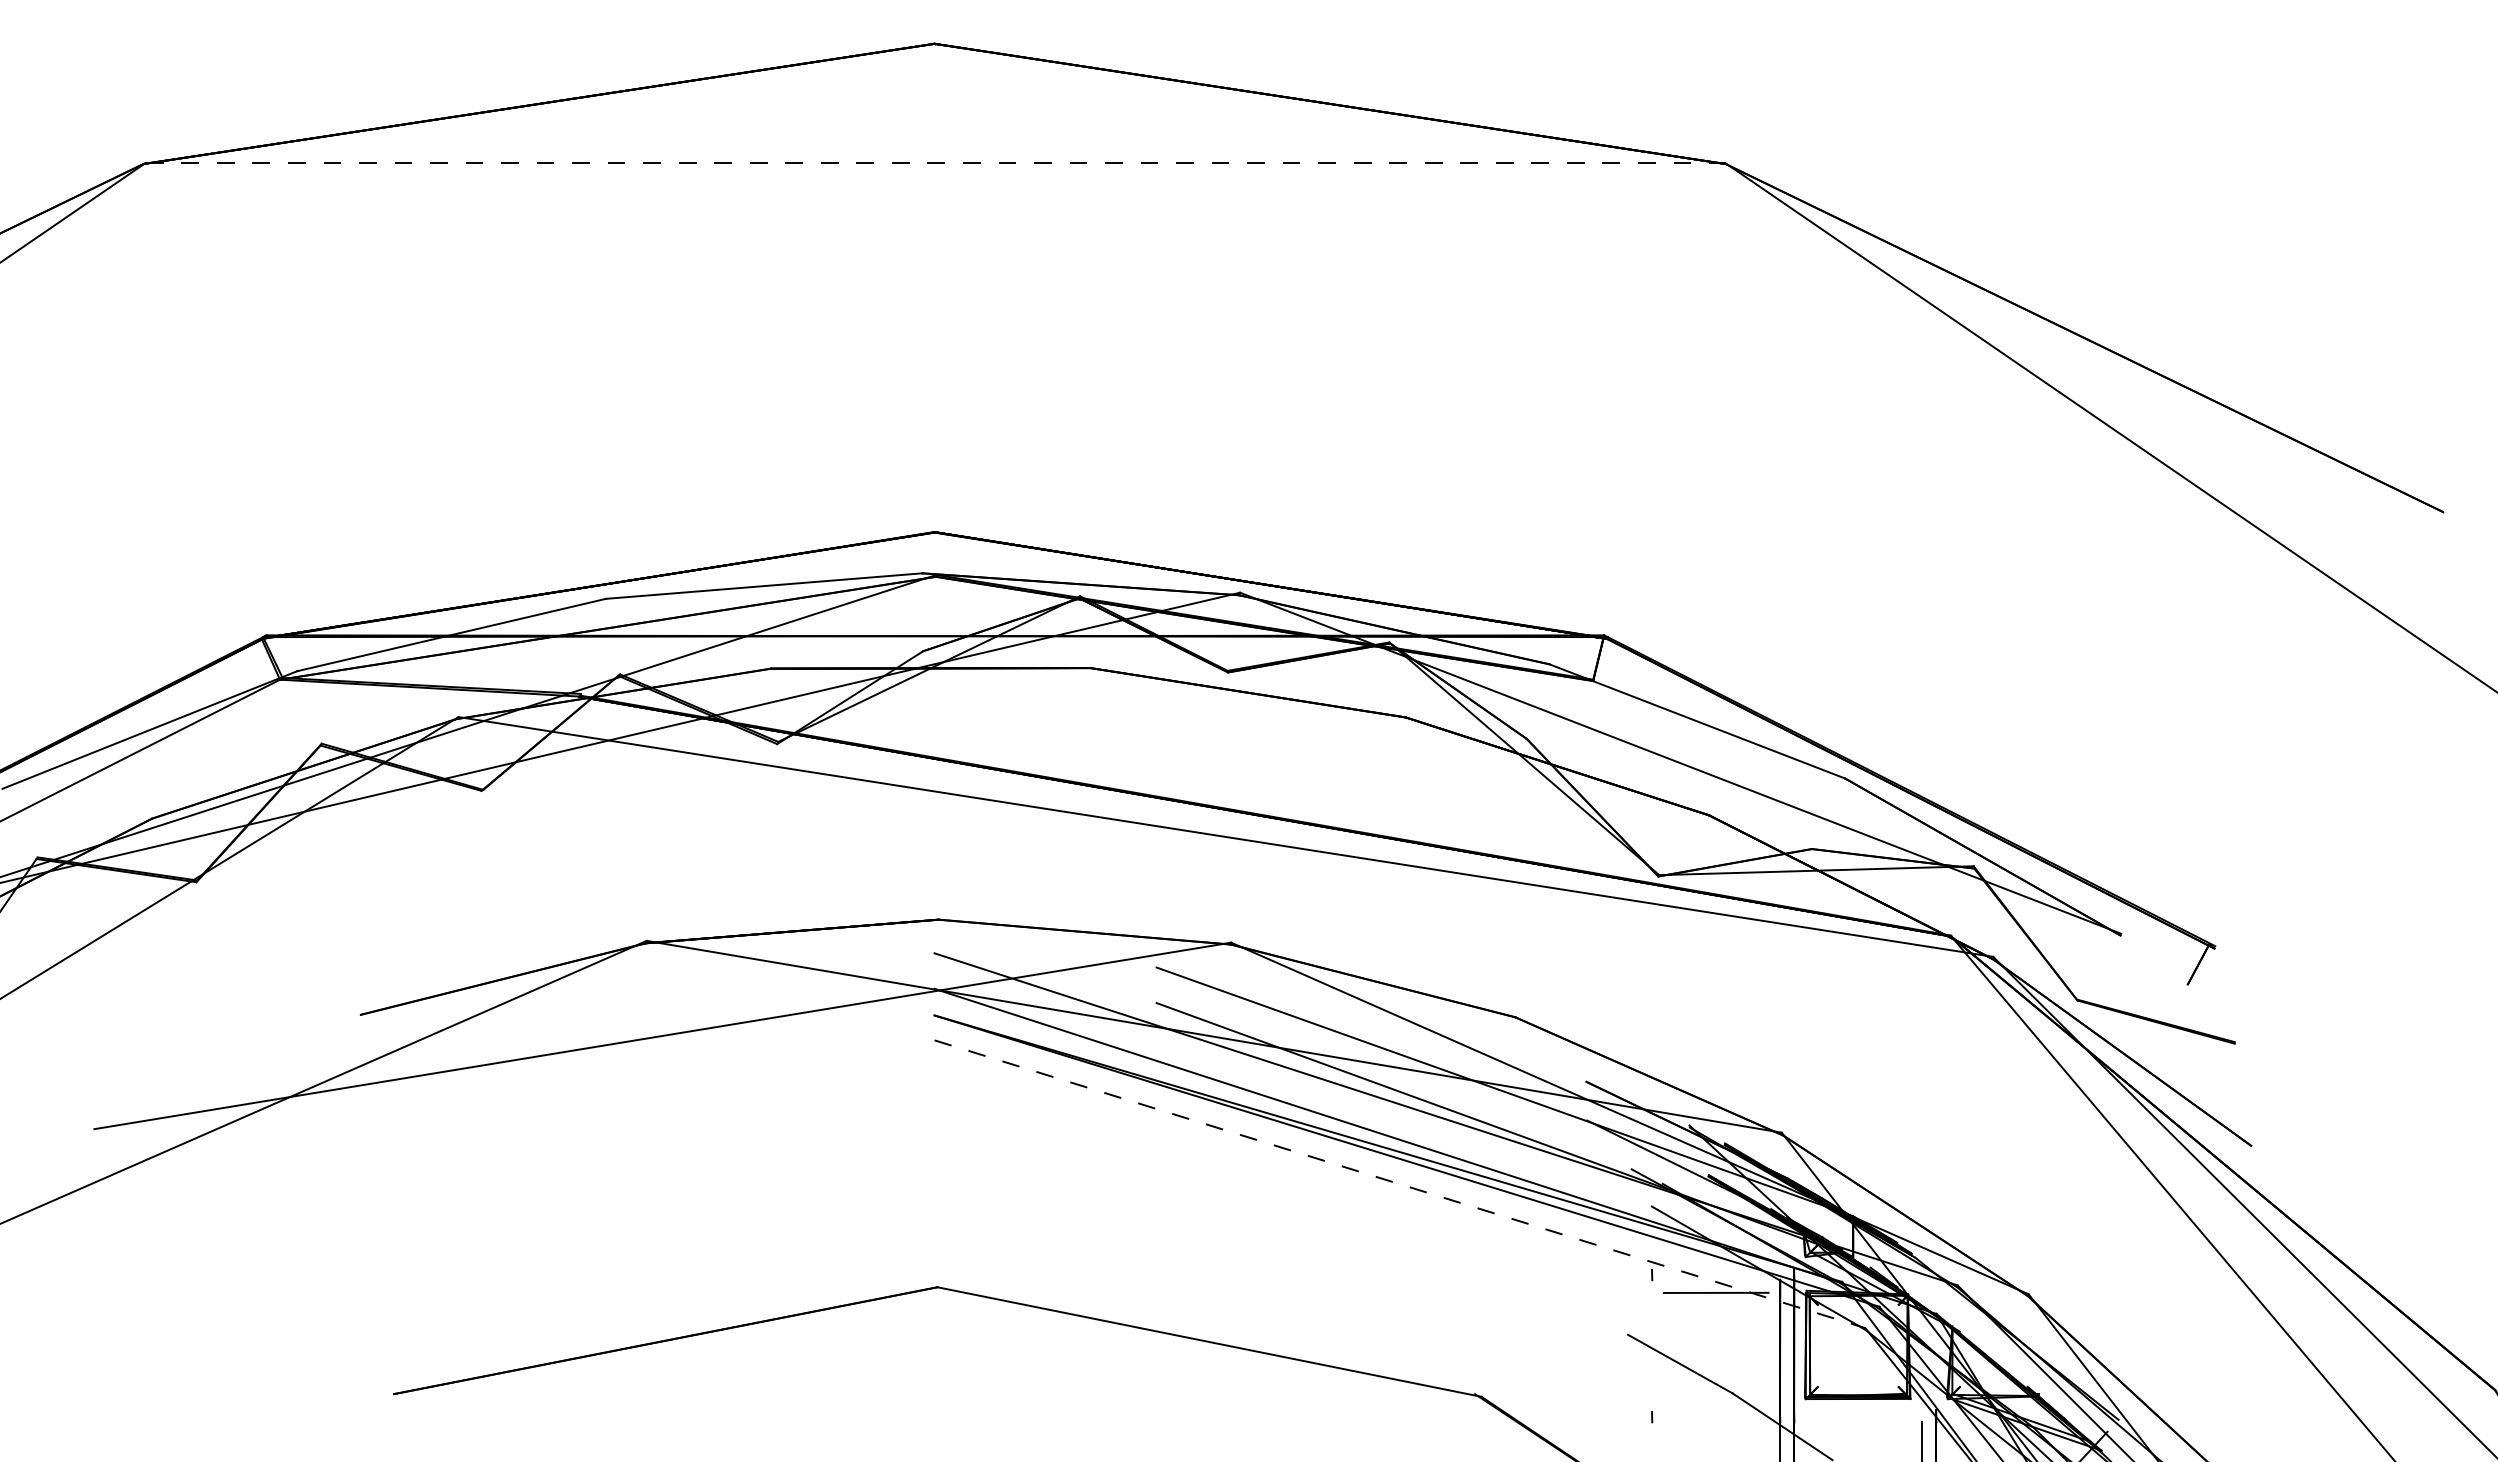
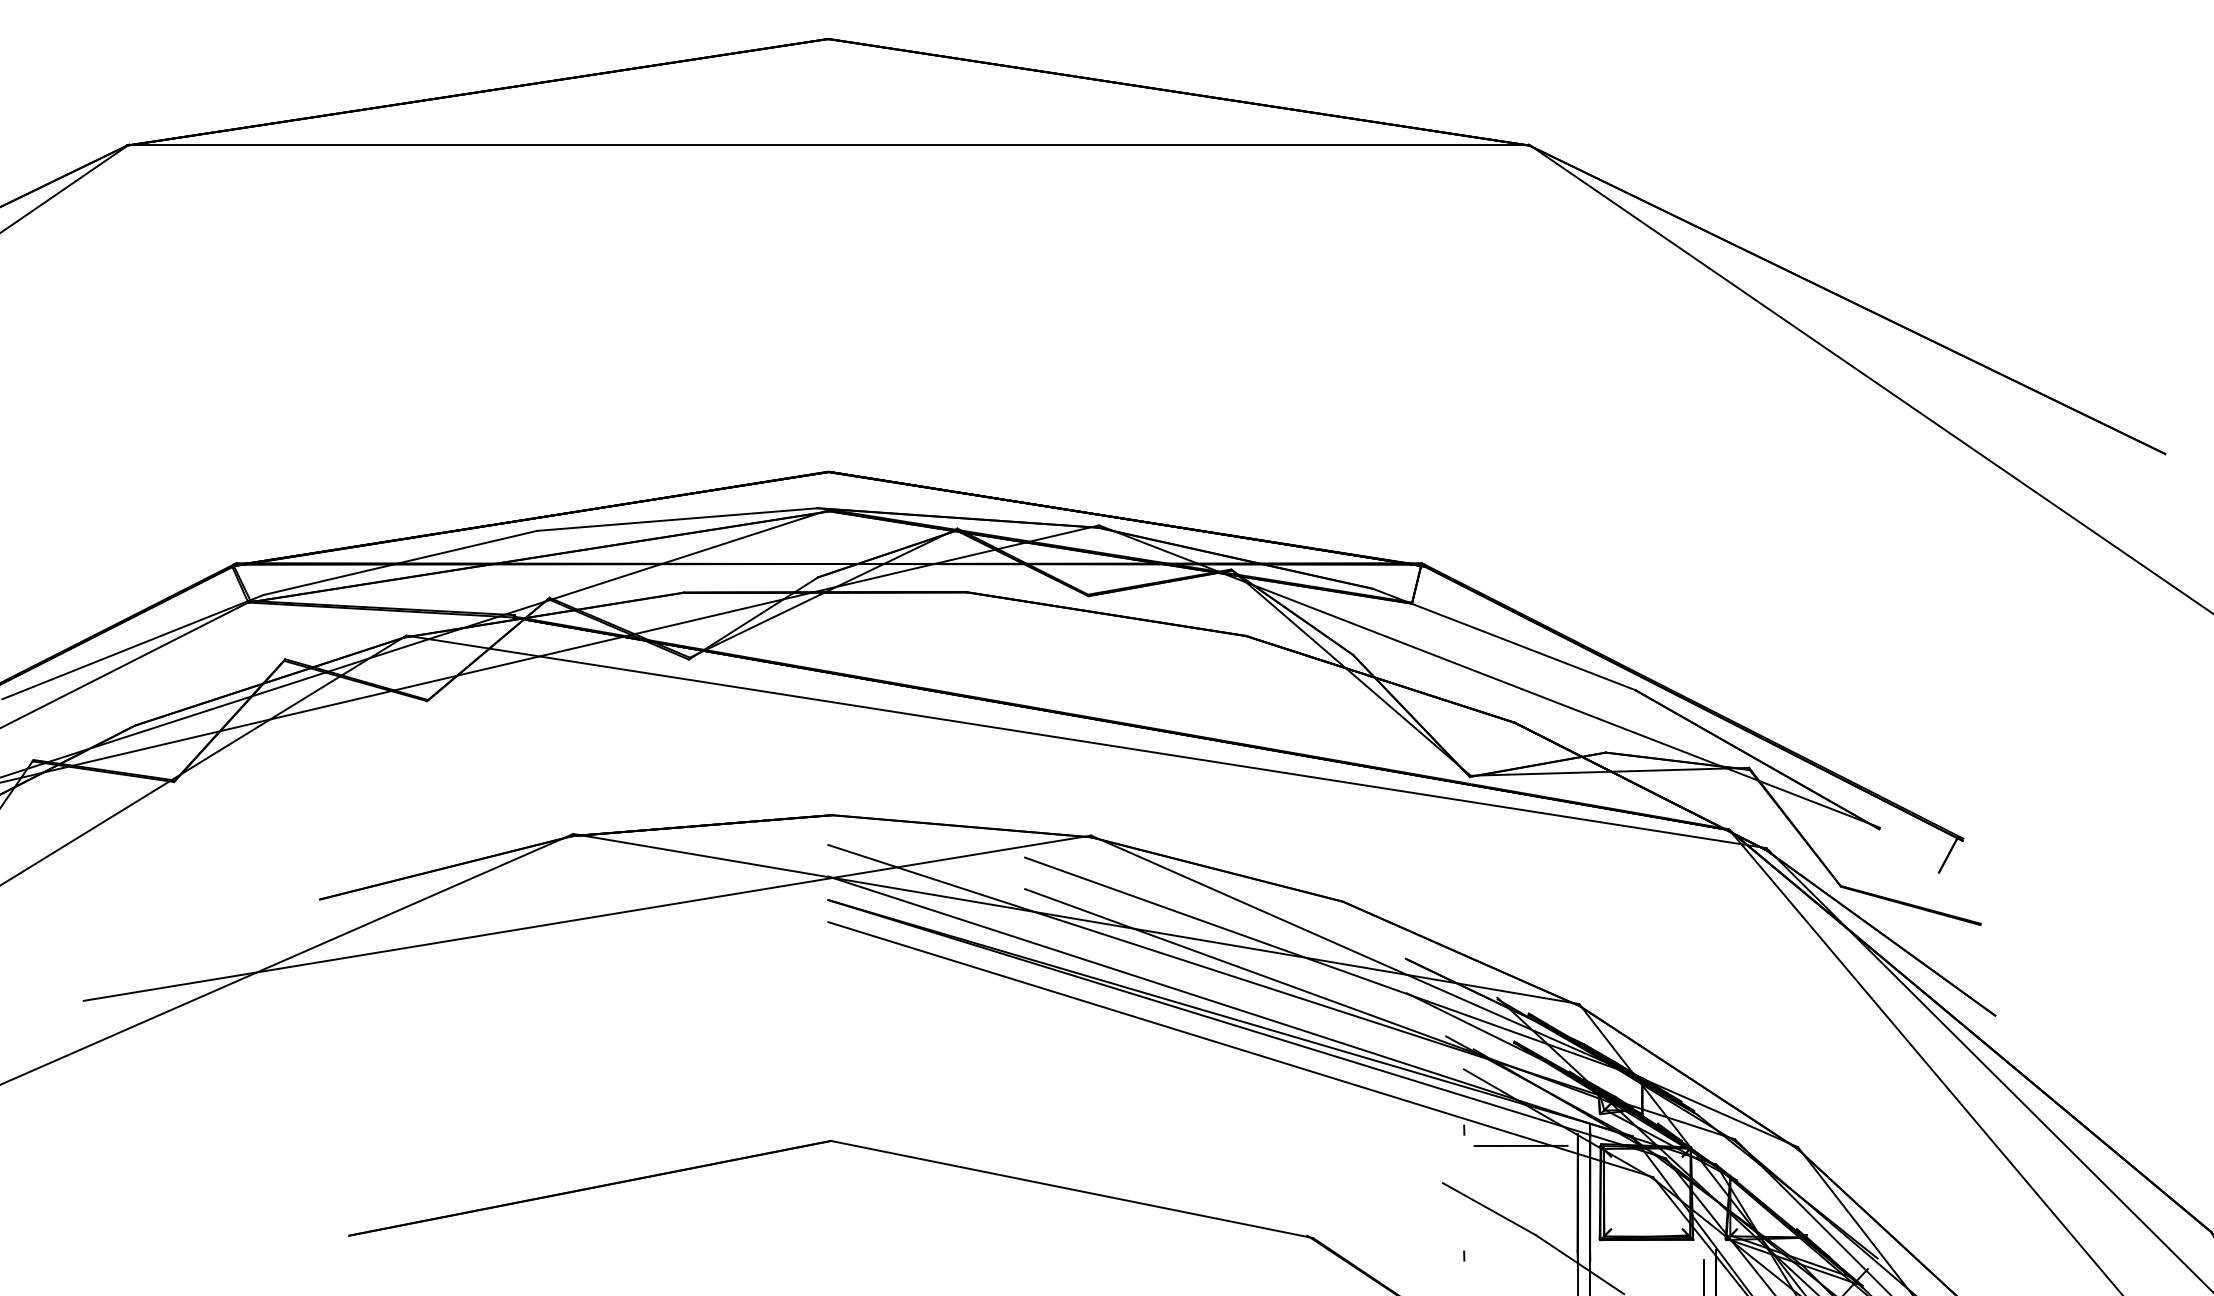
line: (935, 162) -> (829, 144), dashed -> solid
line: (1400, 1184) -> (1241, 1049), dashed -> solid

